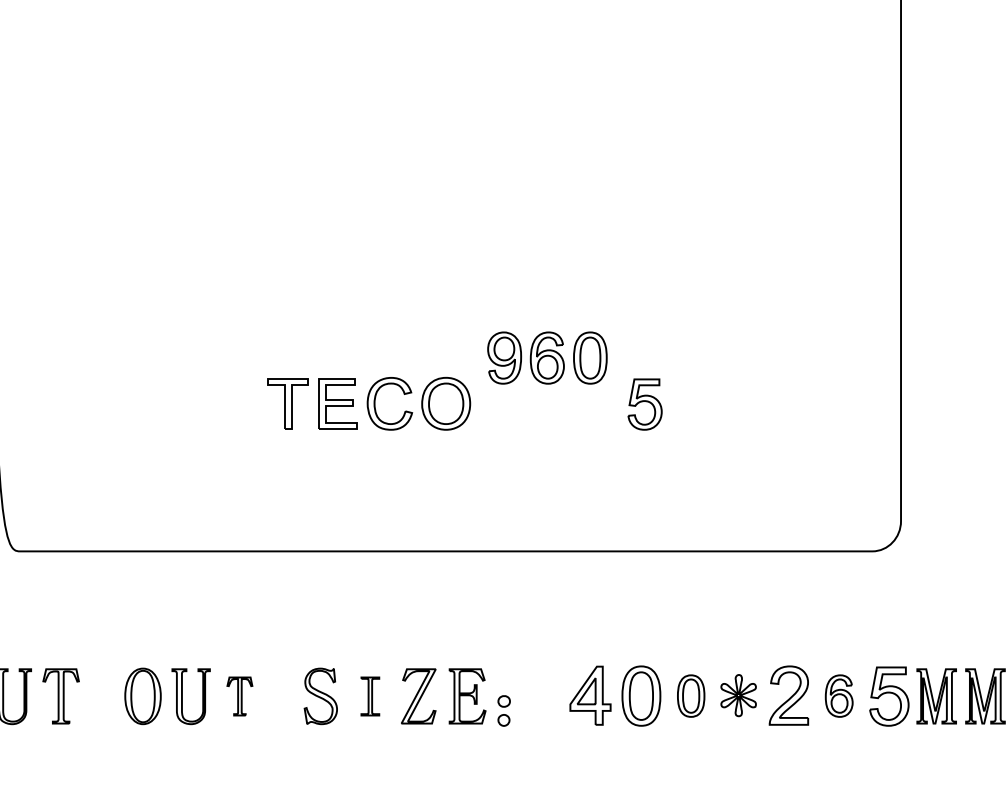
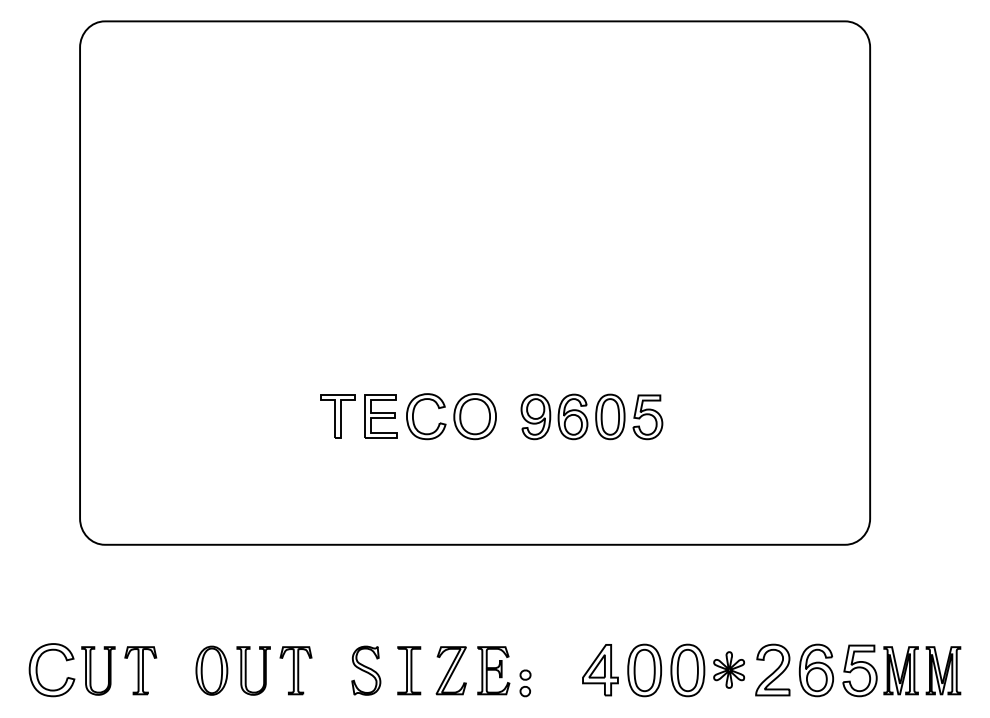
part: (546, 357) -> (572, 416), moved
part: (239, 696) -> (295, 670), size x1.43
part: (370, 696) -> (409, 670), size x1.43
part: (690, 696) -> (687, 670), size x1.43
part: (839, 696) -> (816, 670), size x1.43

